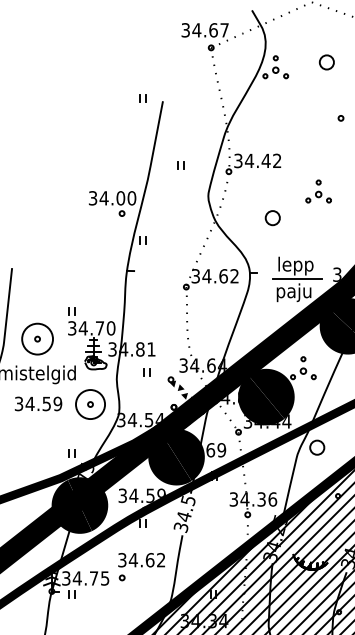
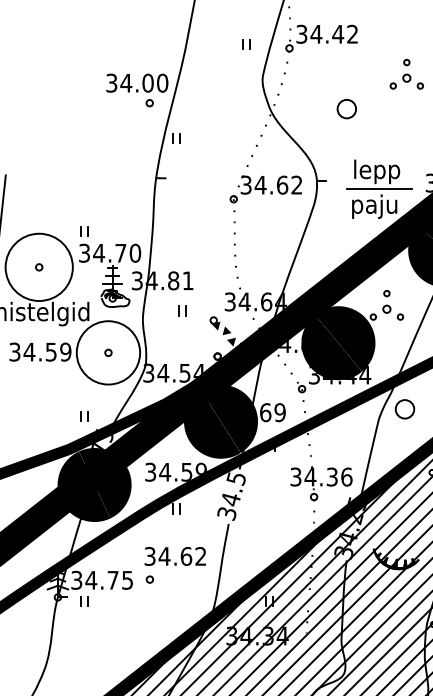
part: (180, 165) -> (245, 44), moved
circle: (37, 338) -> (39, 266), size x1.67
circle: (90, 404) -> (108, 352), size x1.67

